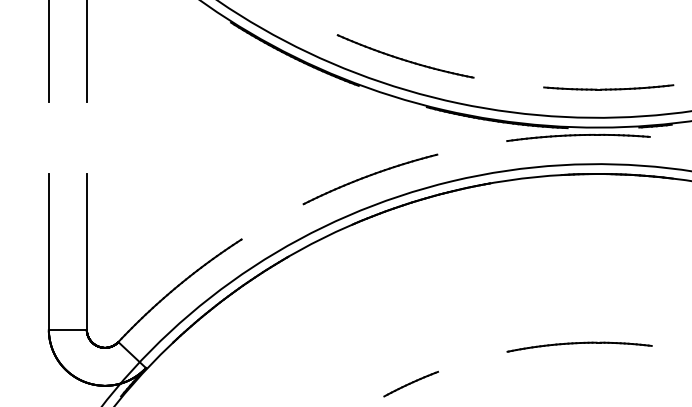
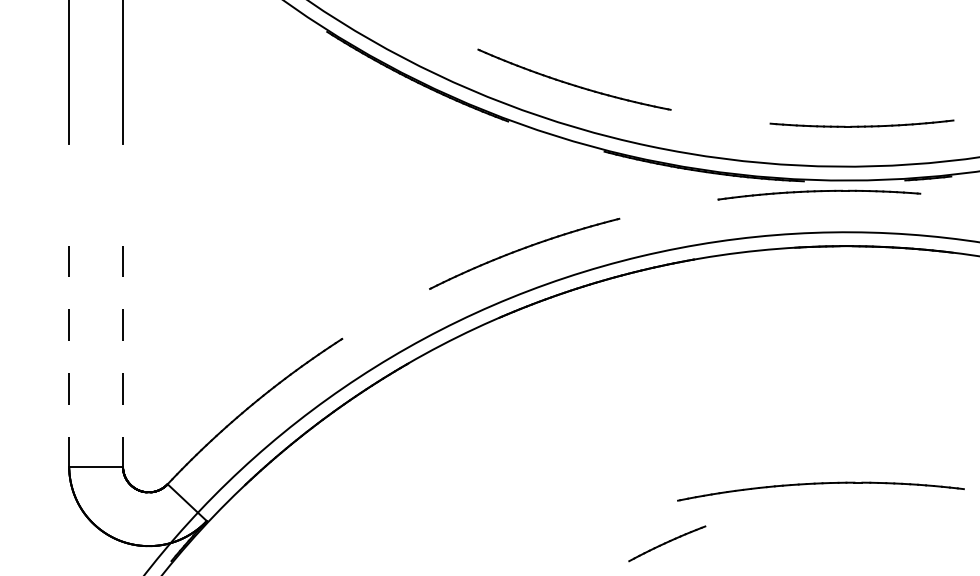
line: (48, 252) -> (68, 357), solid -> dashed
line: (86, 252) -> (122, 357), solid -> dashed
part: (579, 346) -> (820, 490), size x1.4
line: (410, 383) -> (666, 542), moved

